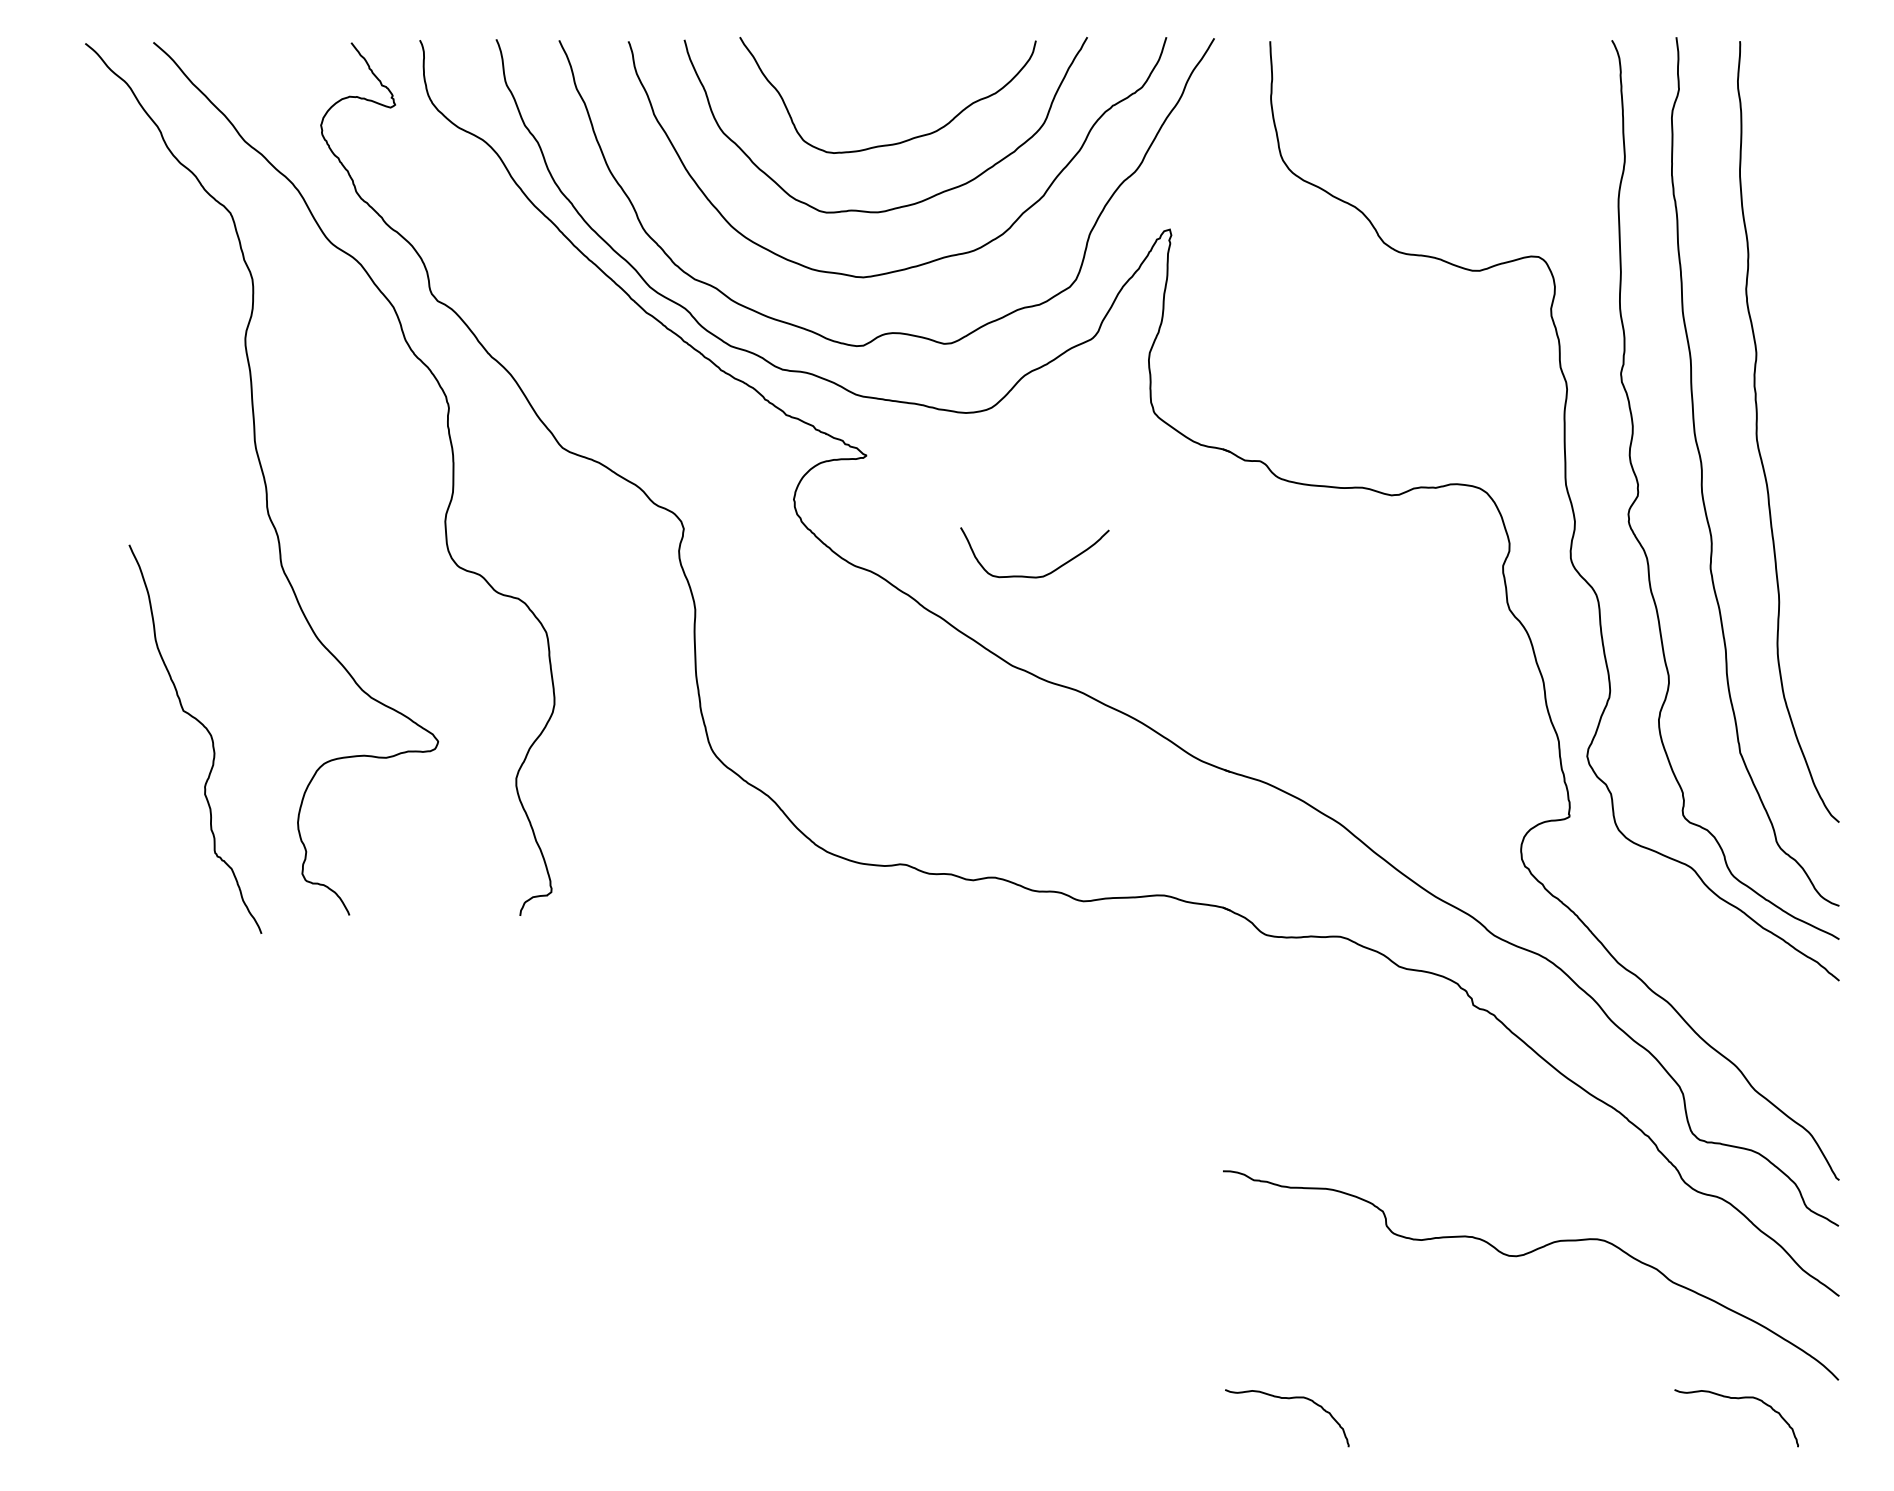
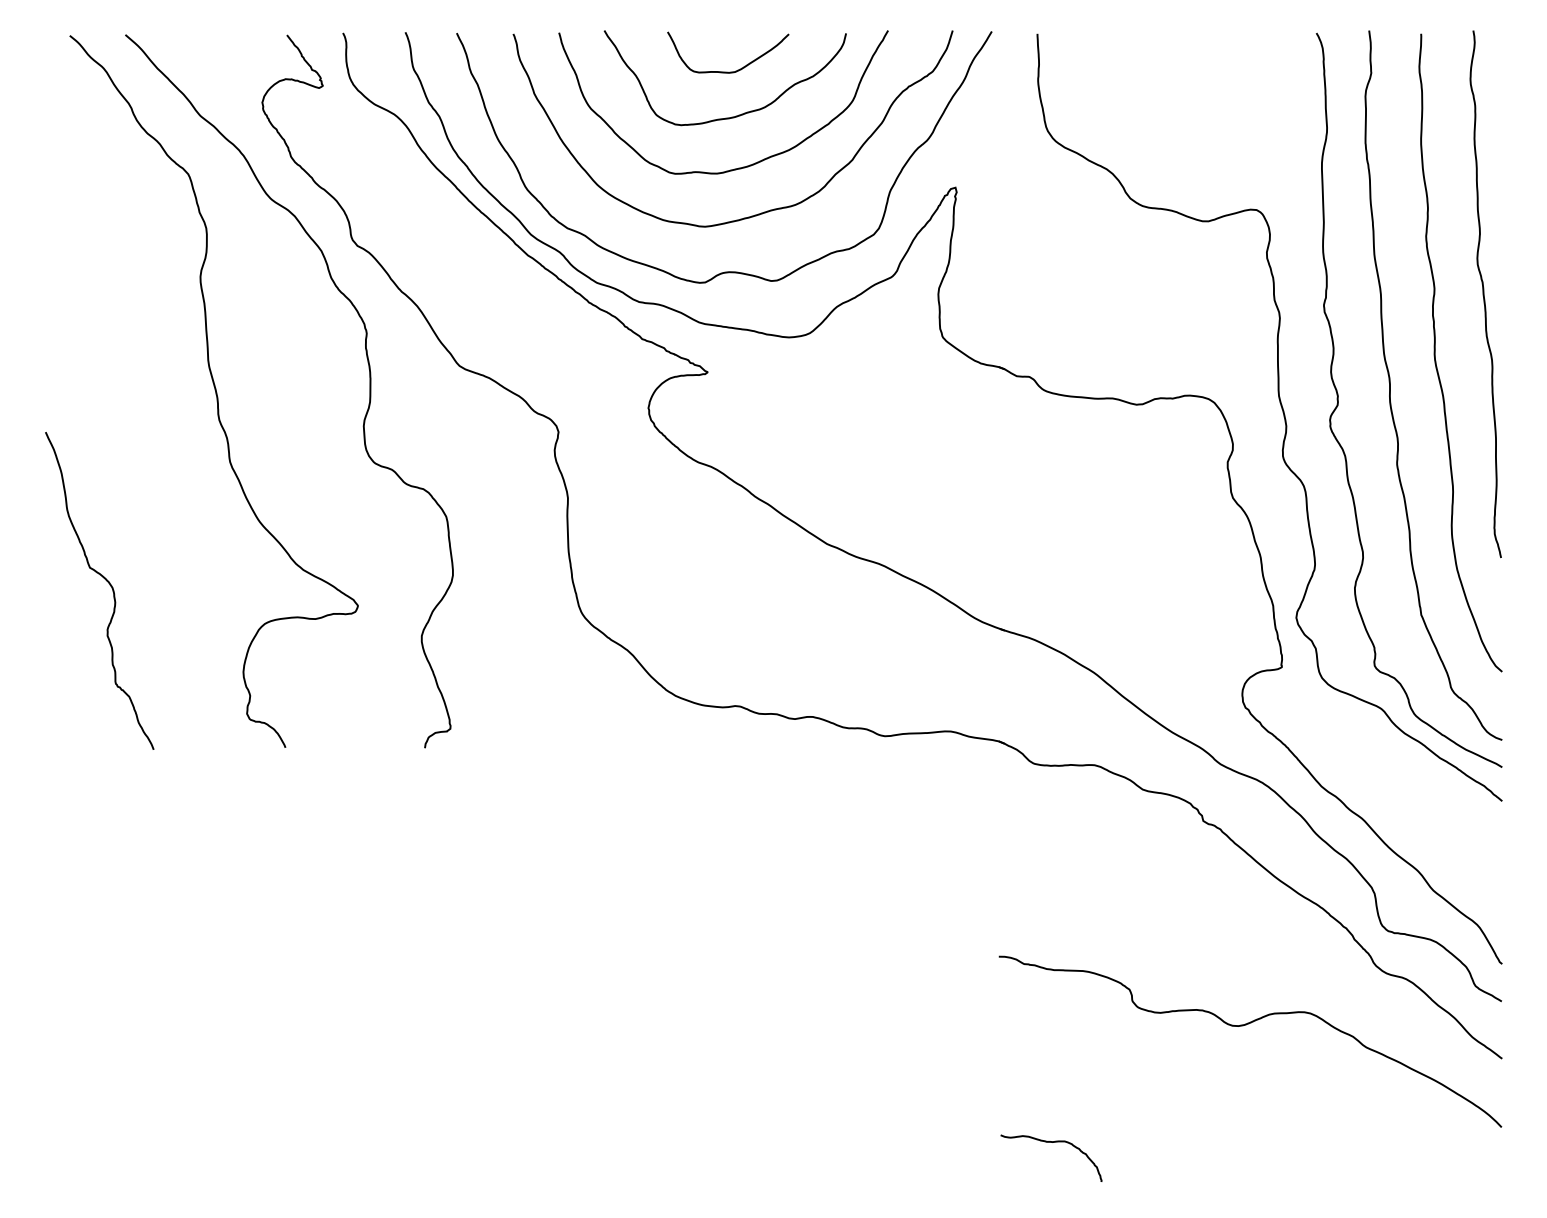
curve: (1817, 359) -> (1484, 293), added
curve: (1035, 575) -> (728, 71), moved
curve: (207, 732) -> (109, 585), moved
curve: (1736, 1398) -> (1418, 1142), removed

